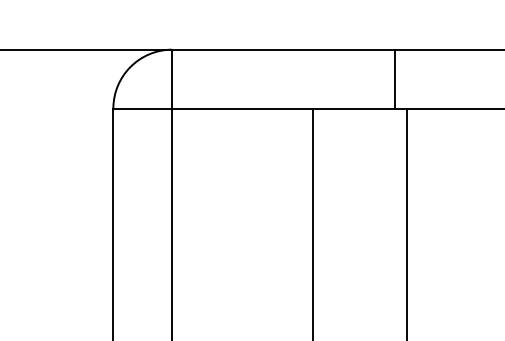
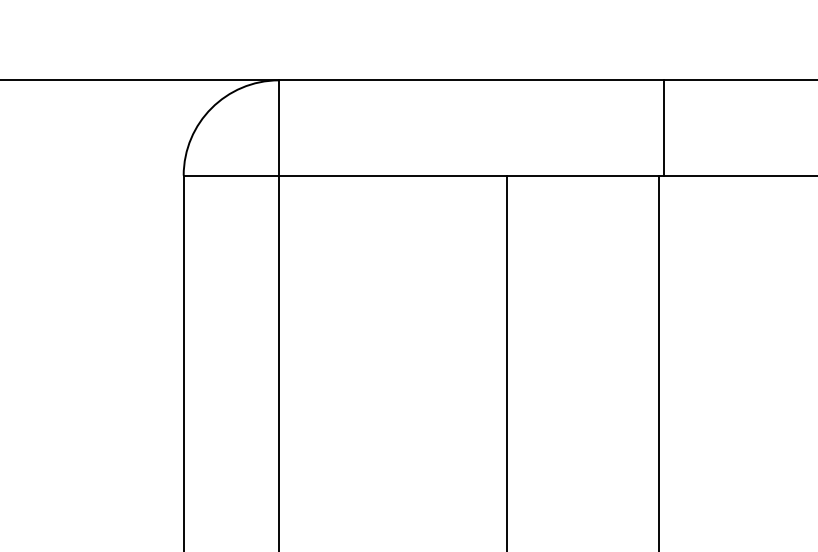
line: (394, 78) -> (663, 127), moved

